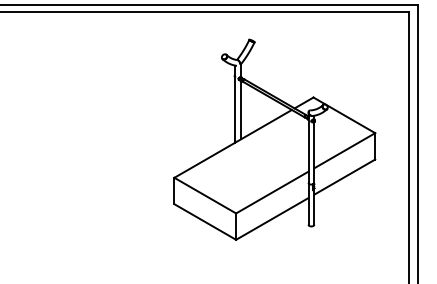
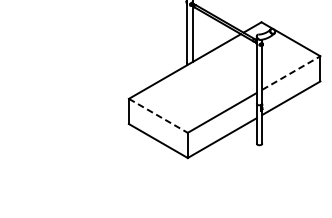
line: (345, 150) -> (292, 72), solid -> dashed
line: (205, 195) -> (158, 115), solid -> dashed

